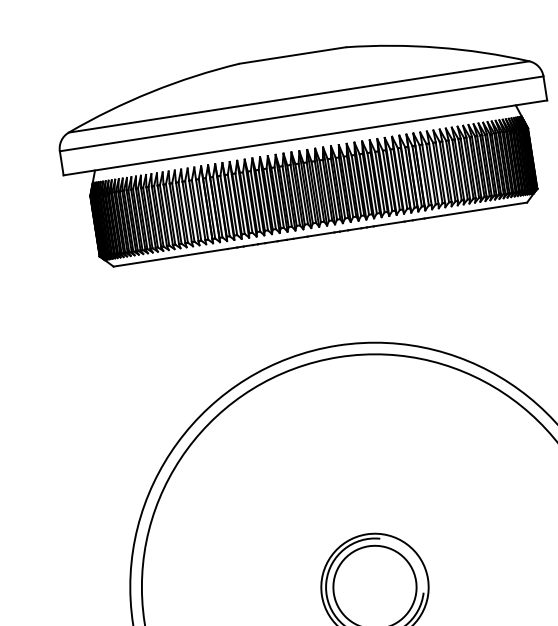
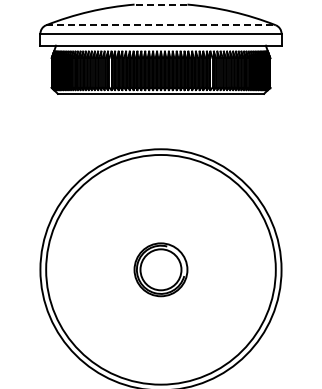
line: (291, 55) -> (160, 4), solid -> dashed
line: (300, 97) -> (161, 25), solid -> dashed

